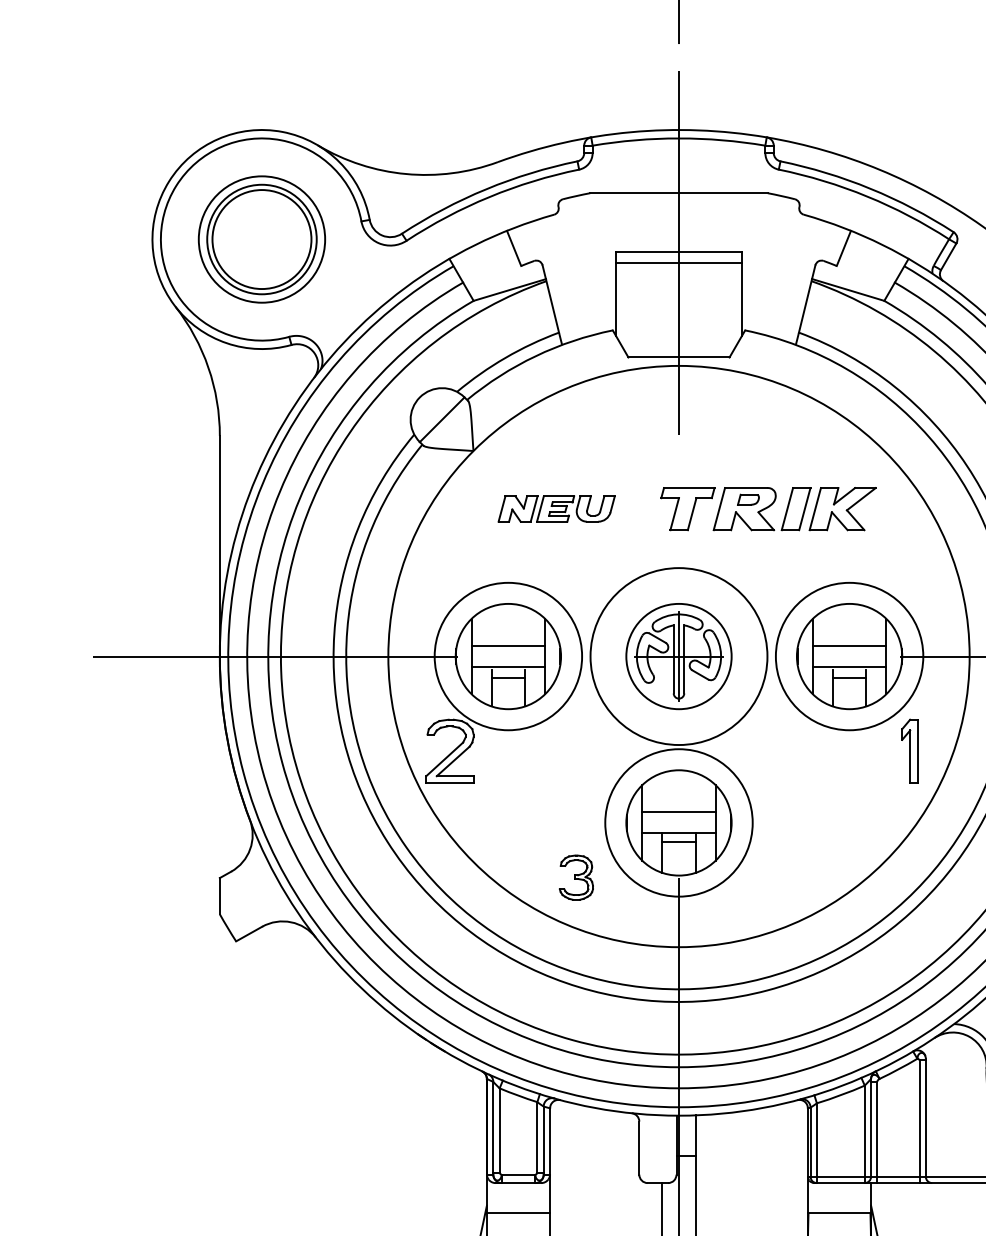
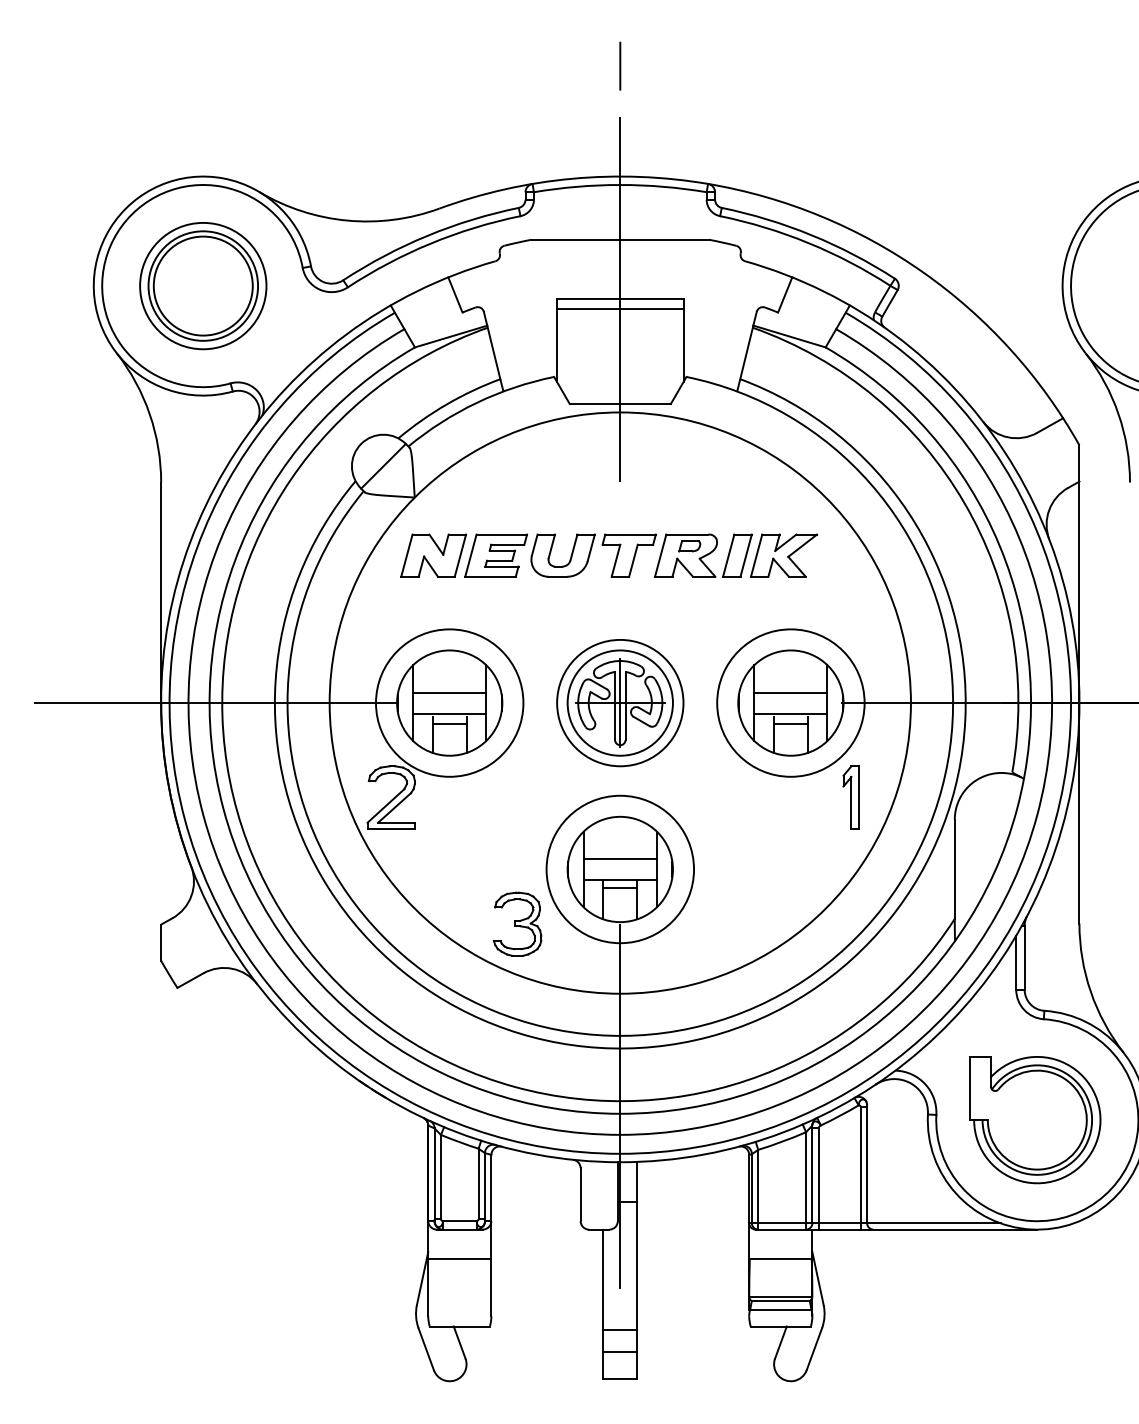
part: (556, 508) -> (497, 555), size x1.67
circle: (679, 655) -> (620, 702), size x0.71
part: (576, 876) -> (517, 923), size x1.43

